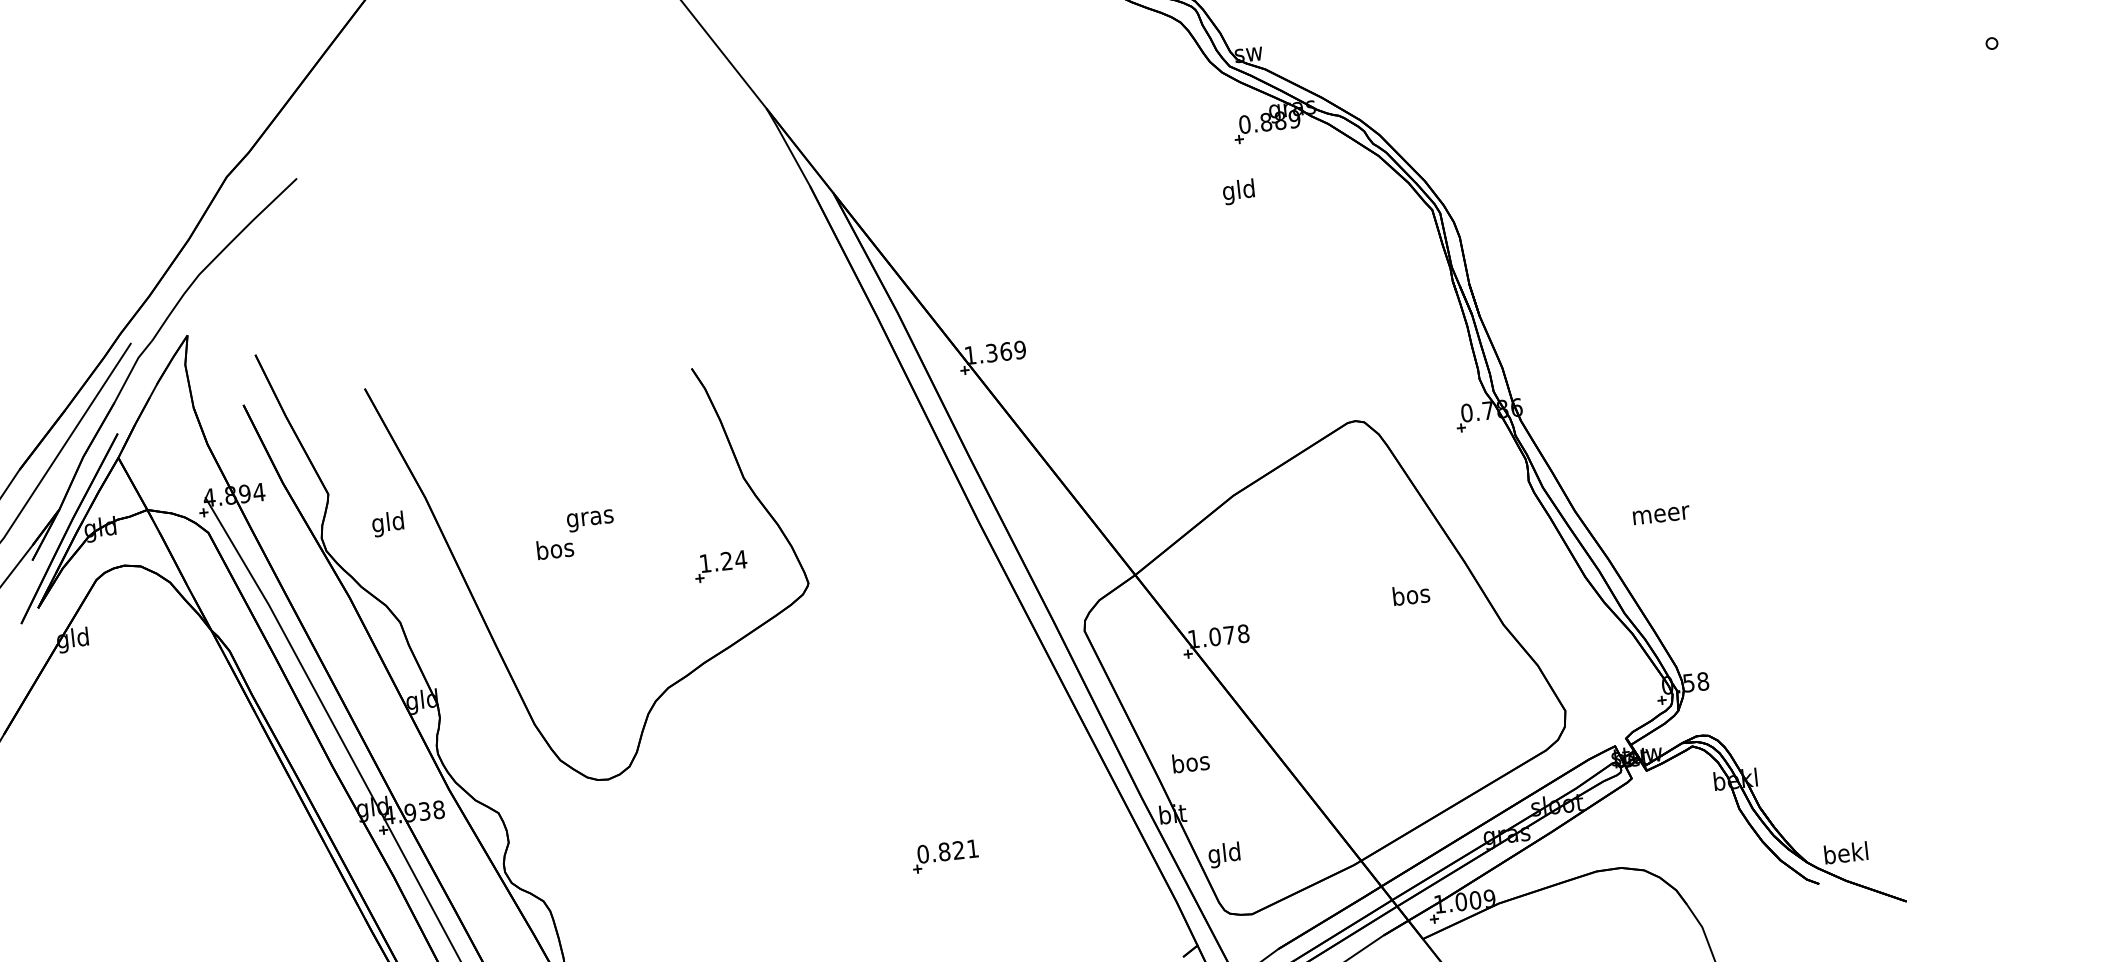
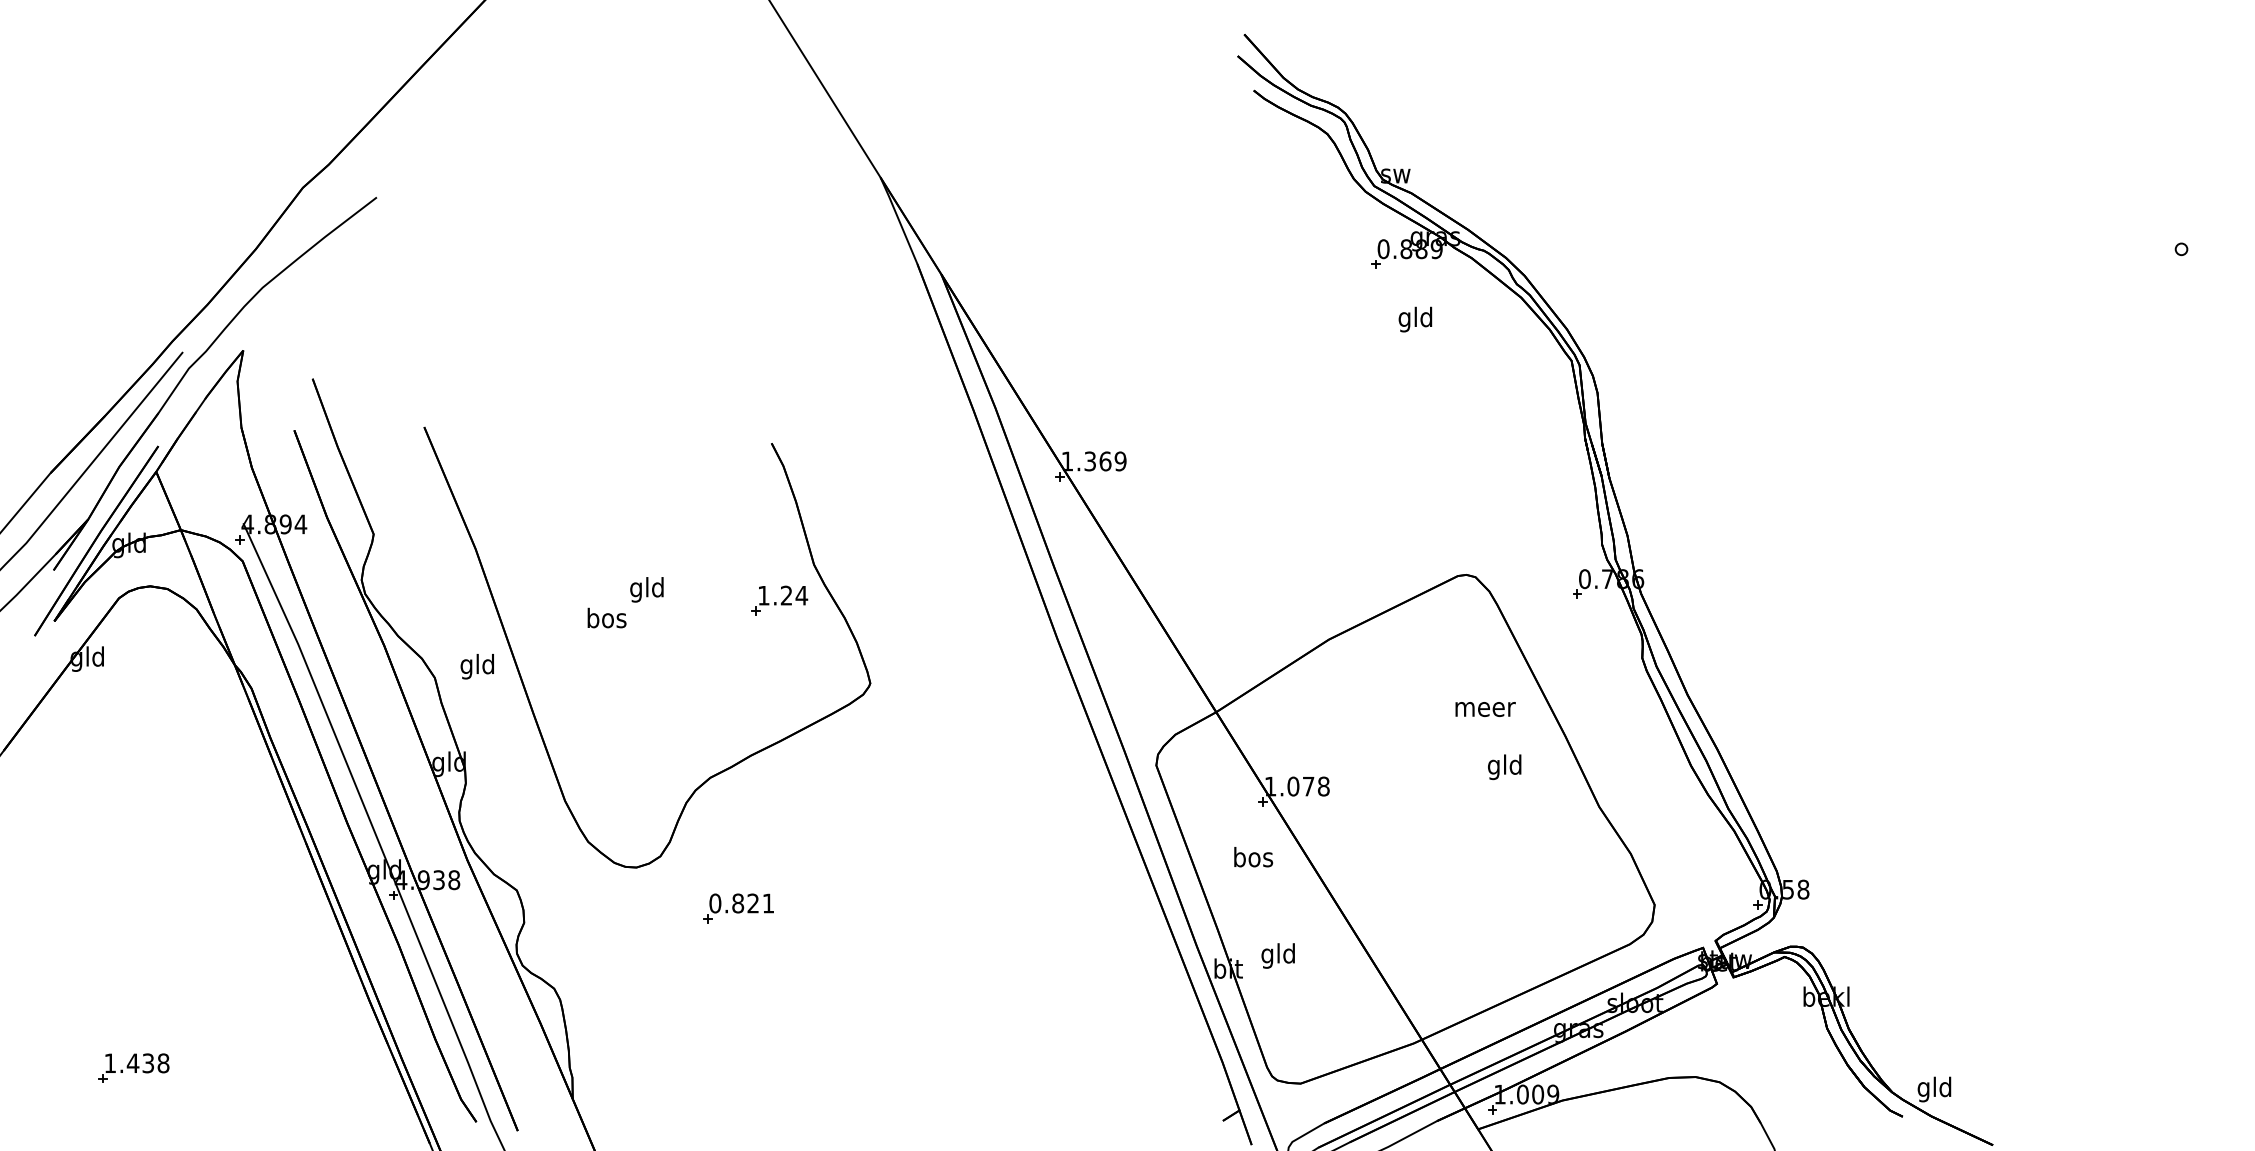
text: (1238, 191) -> (1415, 319), moved
text: (1661, 515) -> (1485, 709), moved
text: (590, 518) -> (647, 589), gras -> gld
text: (387, 524) -> (476, 666), moved
part: (720, 566) -> (779, 600), moved
text: (1411, 597) -> (1505, 767), bos -> gld
text: (1190, 762) -> (1253, 857), moved
text: (1223, 854) -> (1277, 955), moved
text: (1846, 855) -> (1934, 1089), bekl -> gld
part: (945, 856) -> (738, 908), moved

